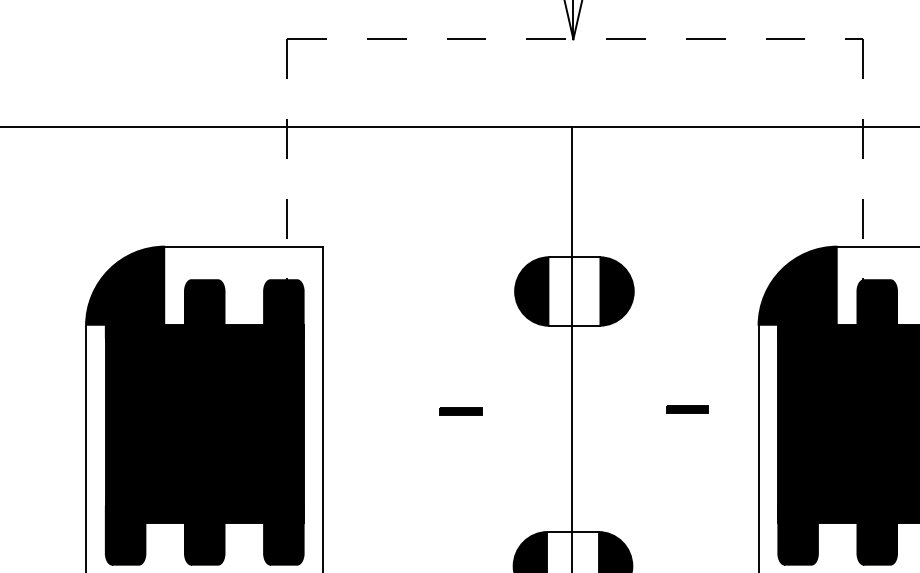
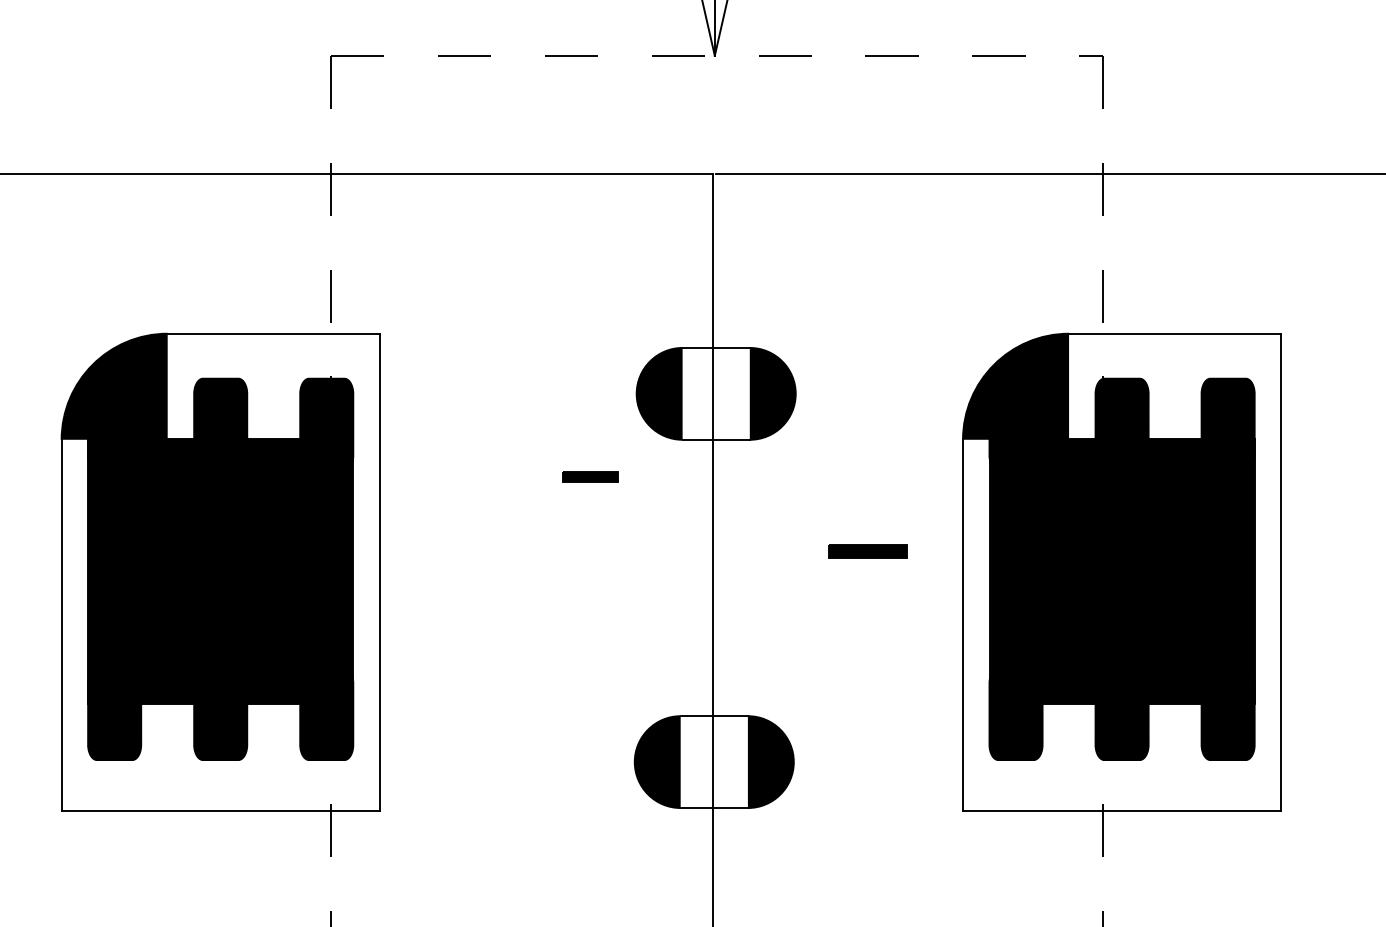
part: (687, 409) -> (867, 551), size x1.4
part: (461, 411) -> (590, 476), moved

